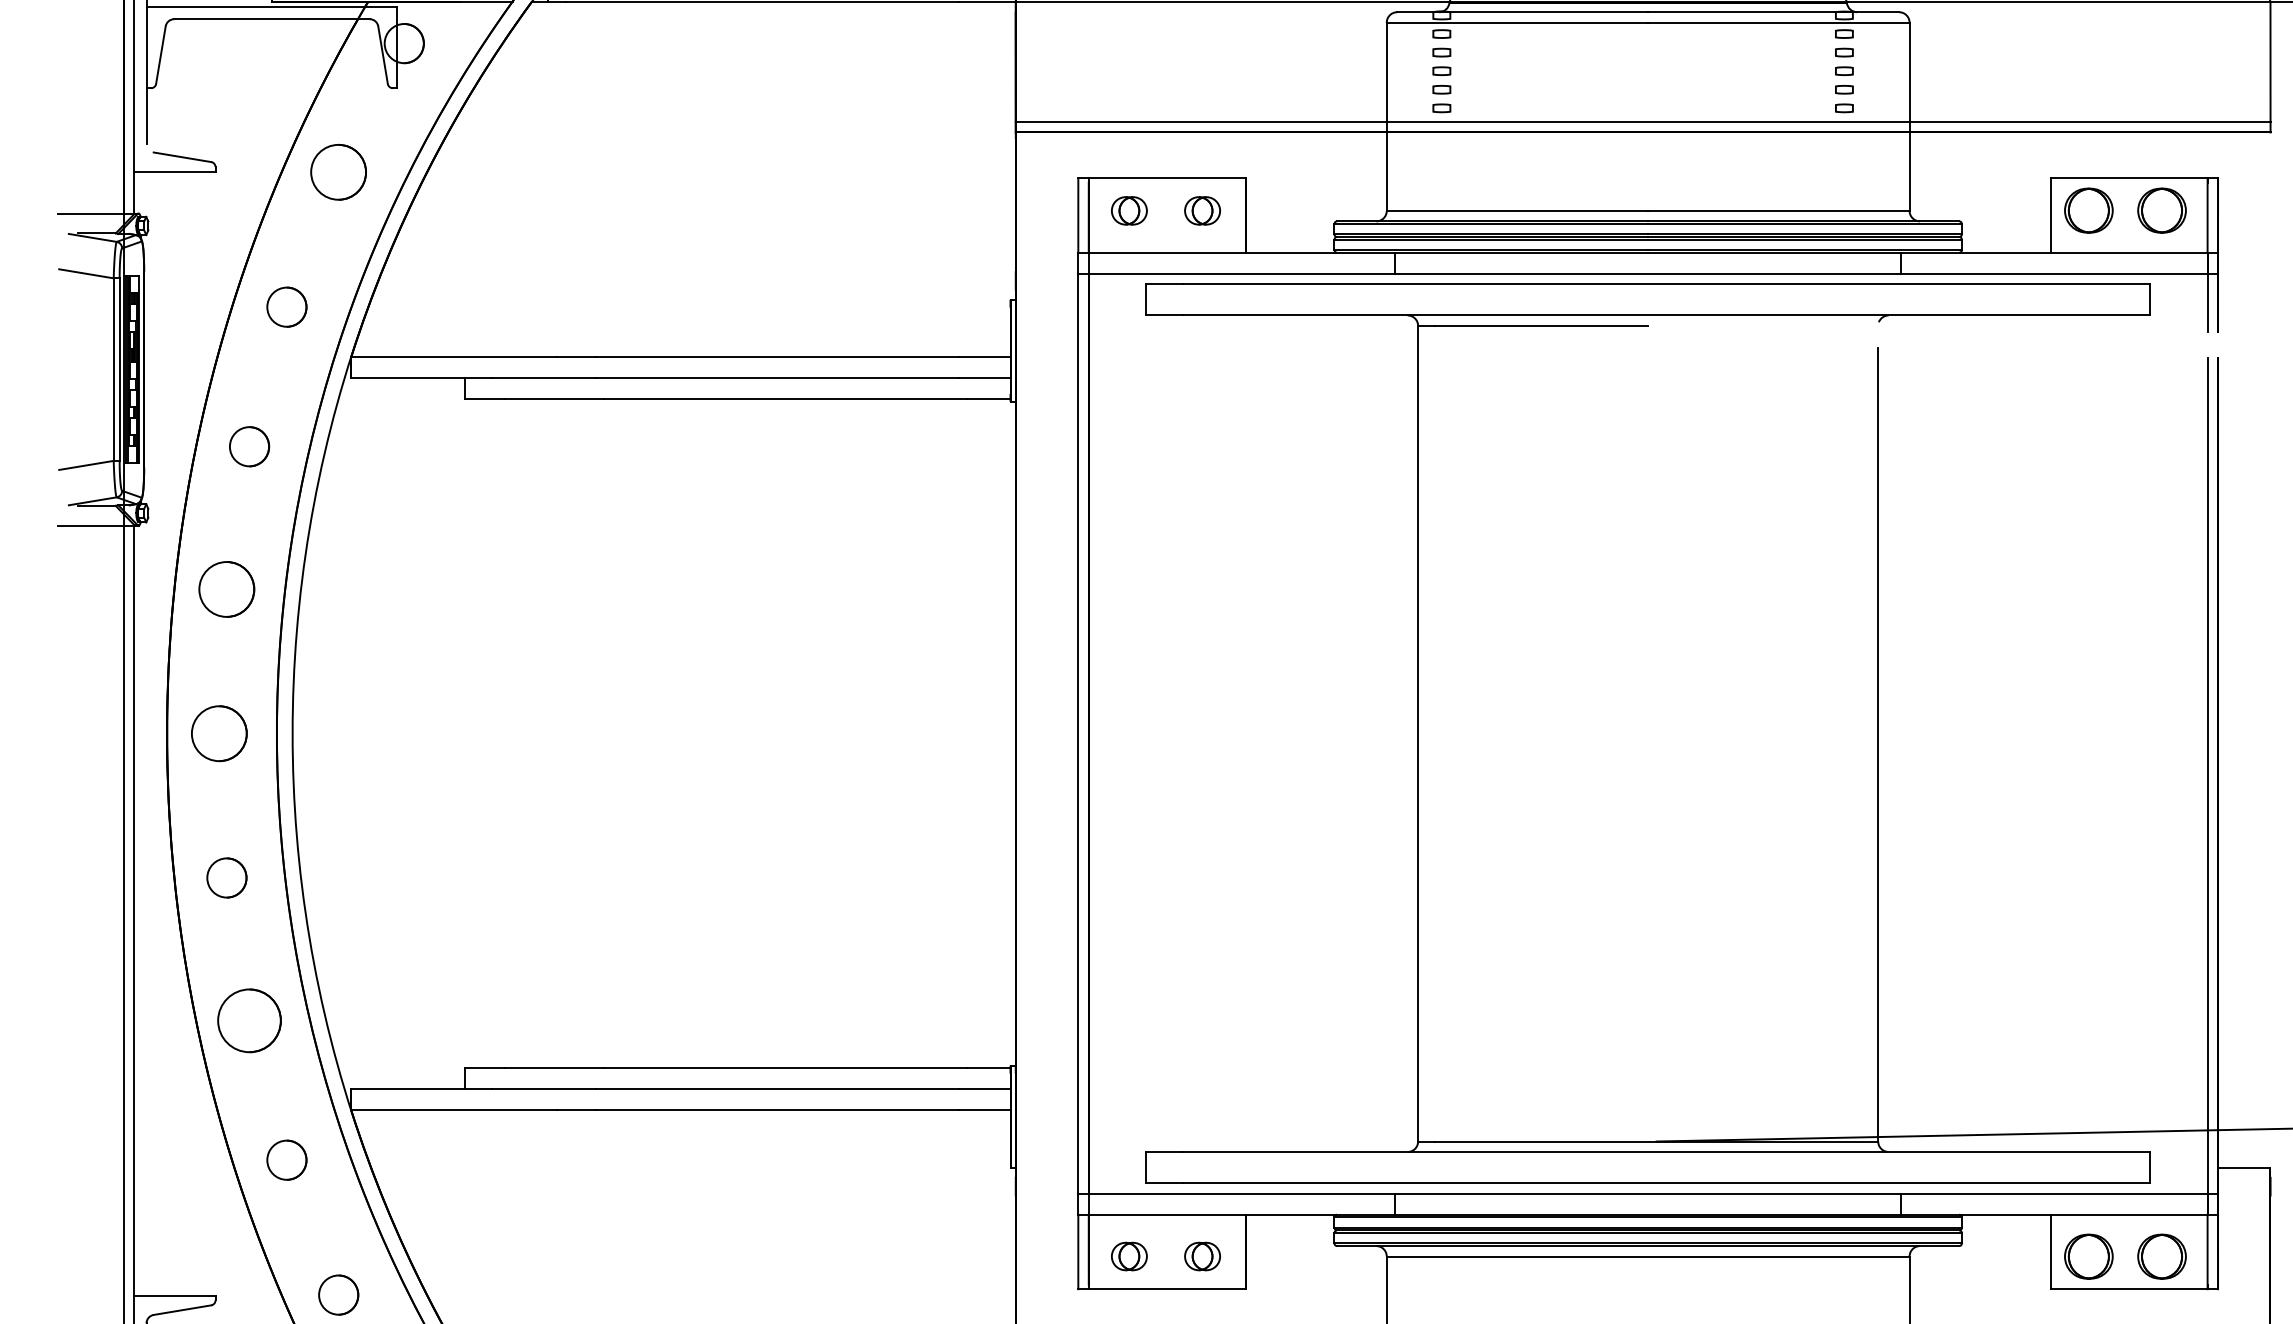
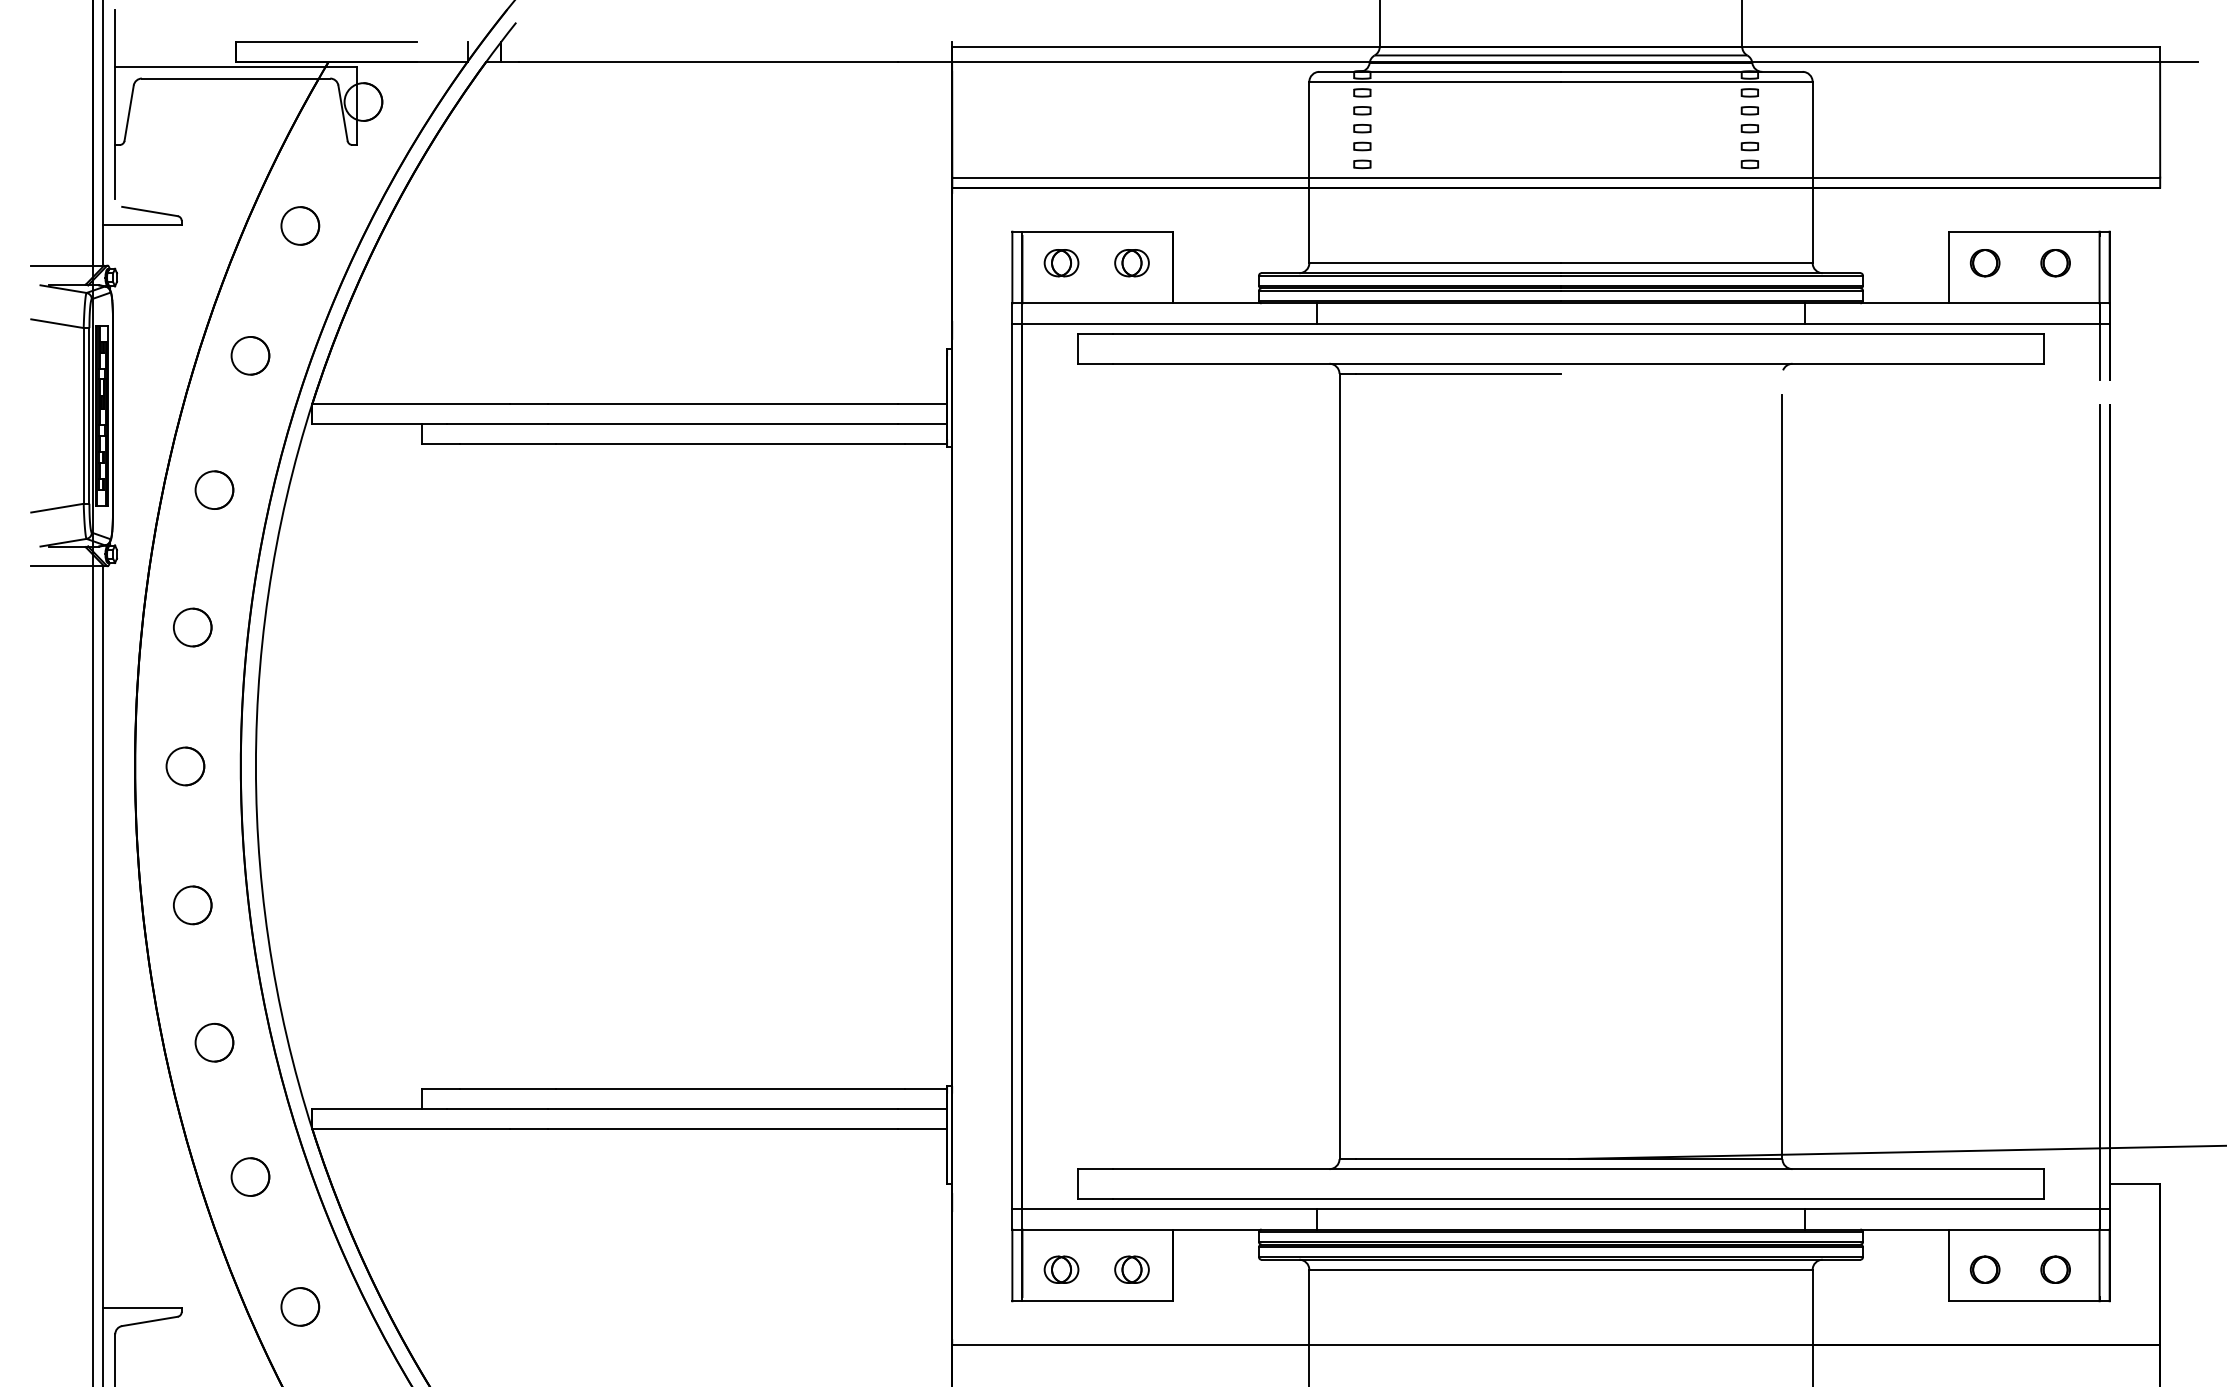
part: (338, 171) -> (300, 225), size x0.71
part: (2088, 211) -> (1984, 263), size x0.62
part: (2161, 211) -> (2055, 263), size x0.62
part: (226, 589) -> (192, 627), size x0.71
part: (219, 733) -> (185, 766), size x0.71
part: (249, 1020) -> (214, 1042), size x0.62
part: (2088, 1256) -> (1984, 1269), size x0.62
part: (2161, 1256) -> (2055, 1269), size x0.62

